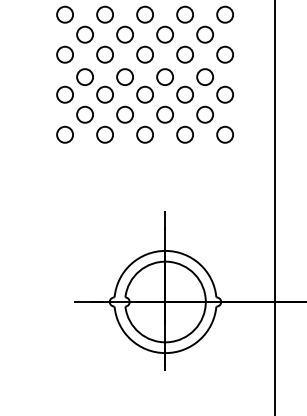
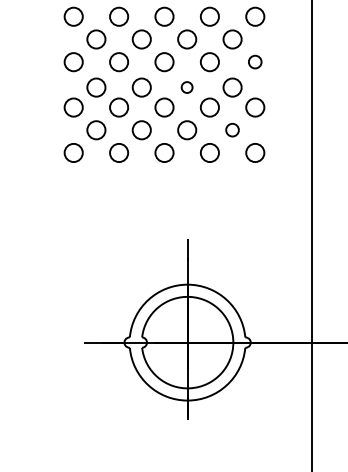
circle: (224, 54) -> (254, 61), size x0.7
circle: (164, 76) -> (186, 86), size x0.6
circle: (204, 114) -> (231, 129), size x0.7

